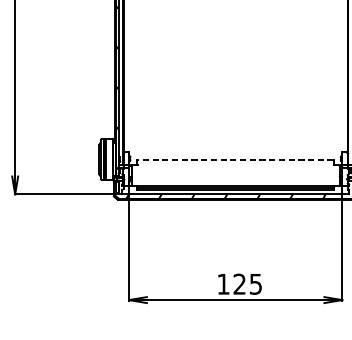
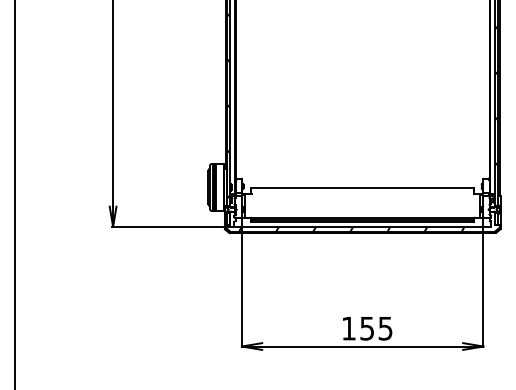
line: (235, 159) -> (362, 187), dashed -> solid
text: (239, 284) -> (366, 328), 125 -> 155

